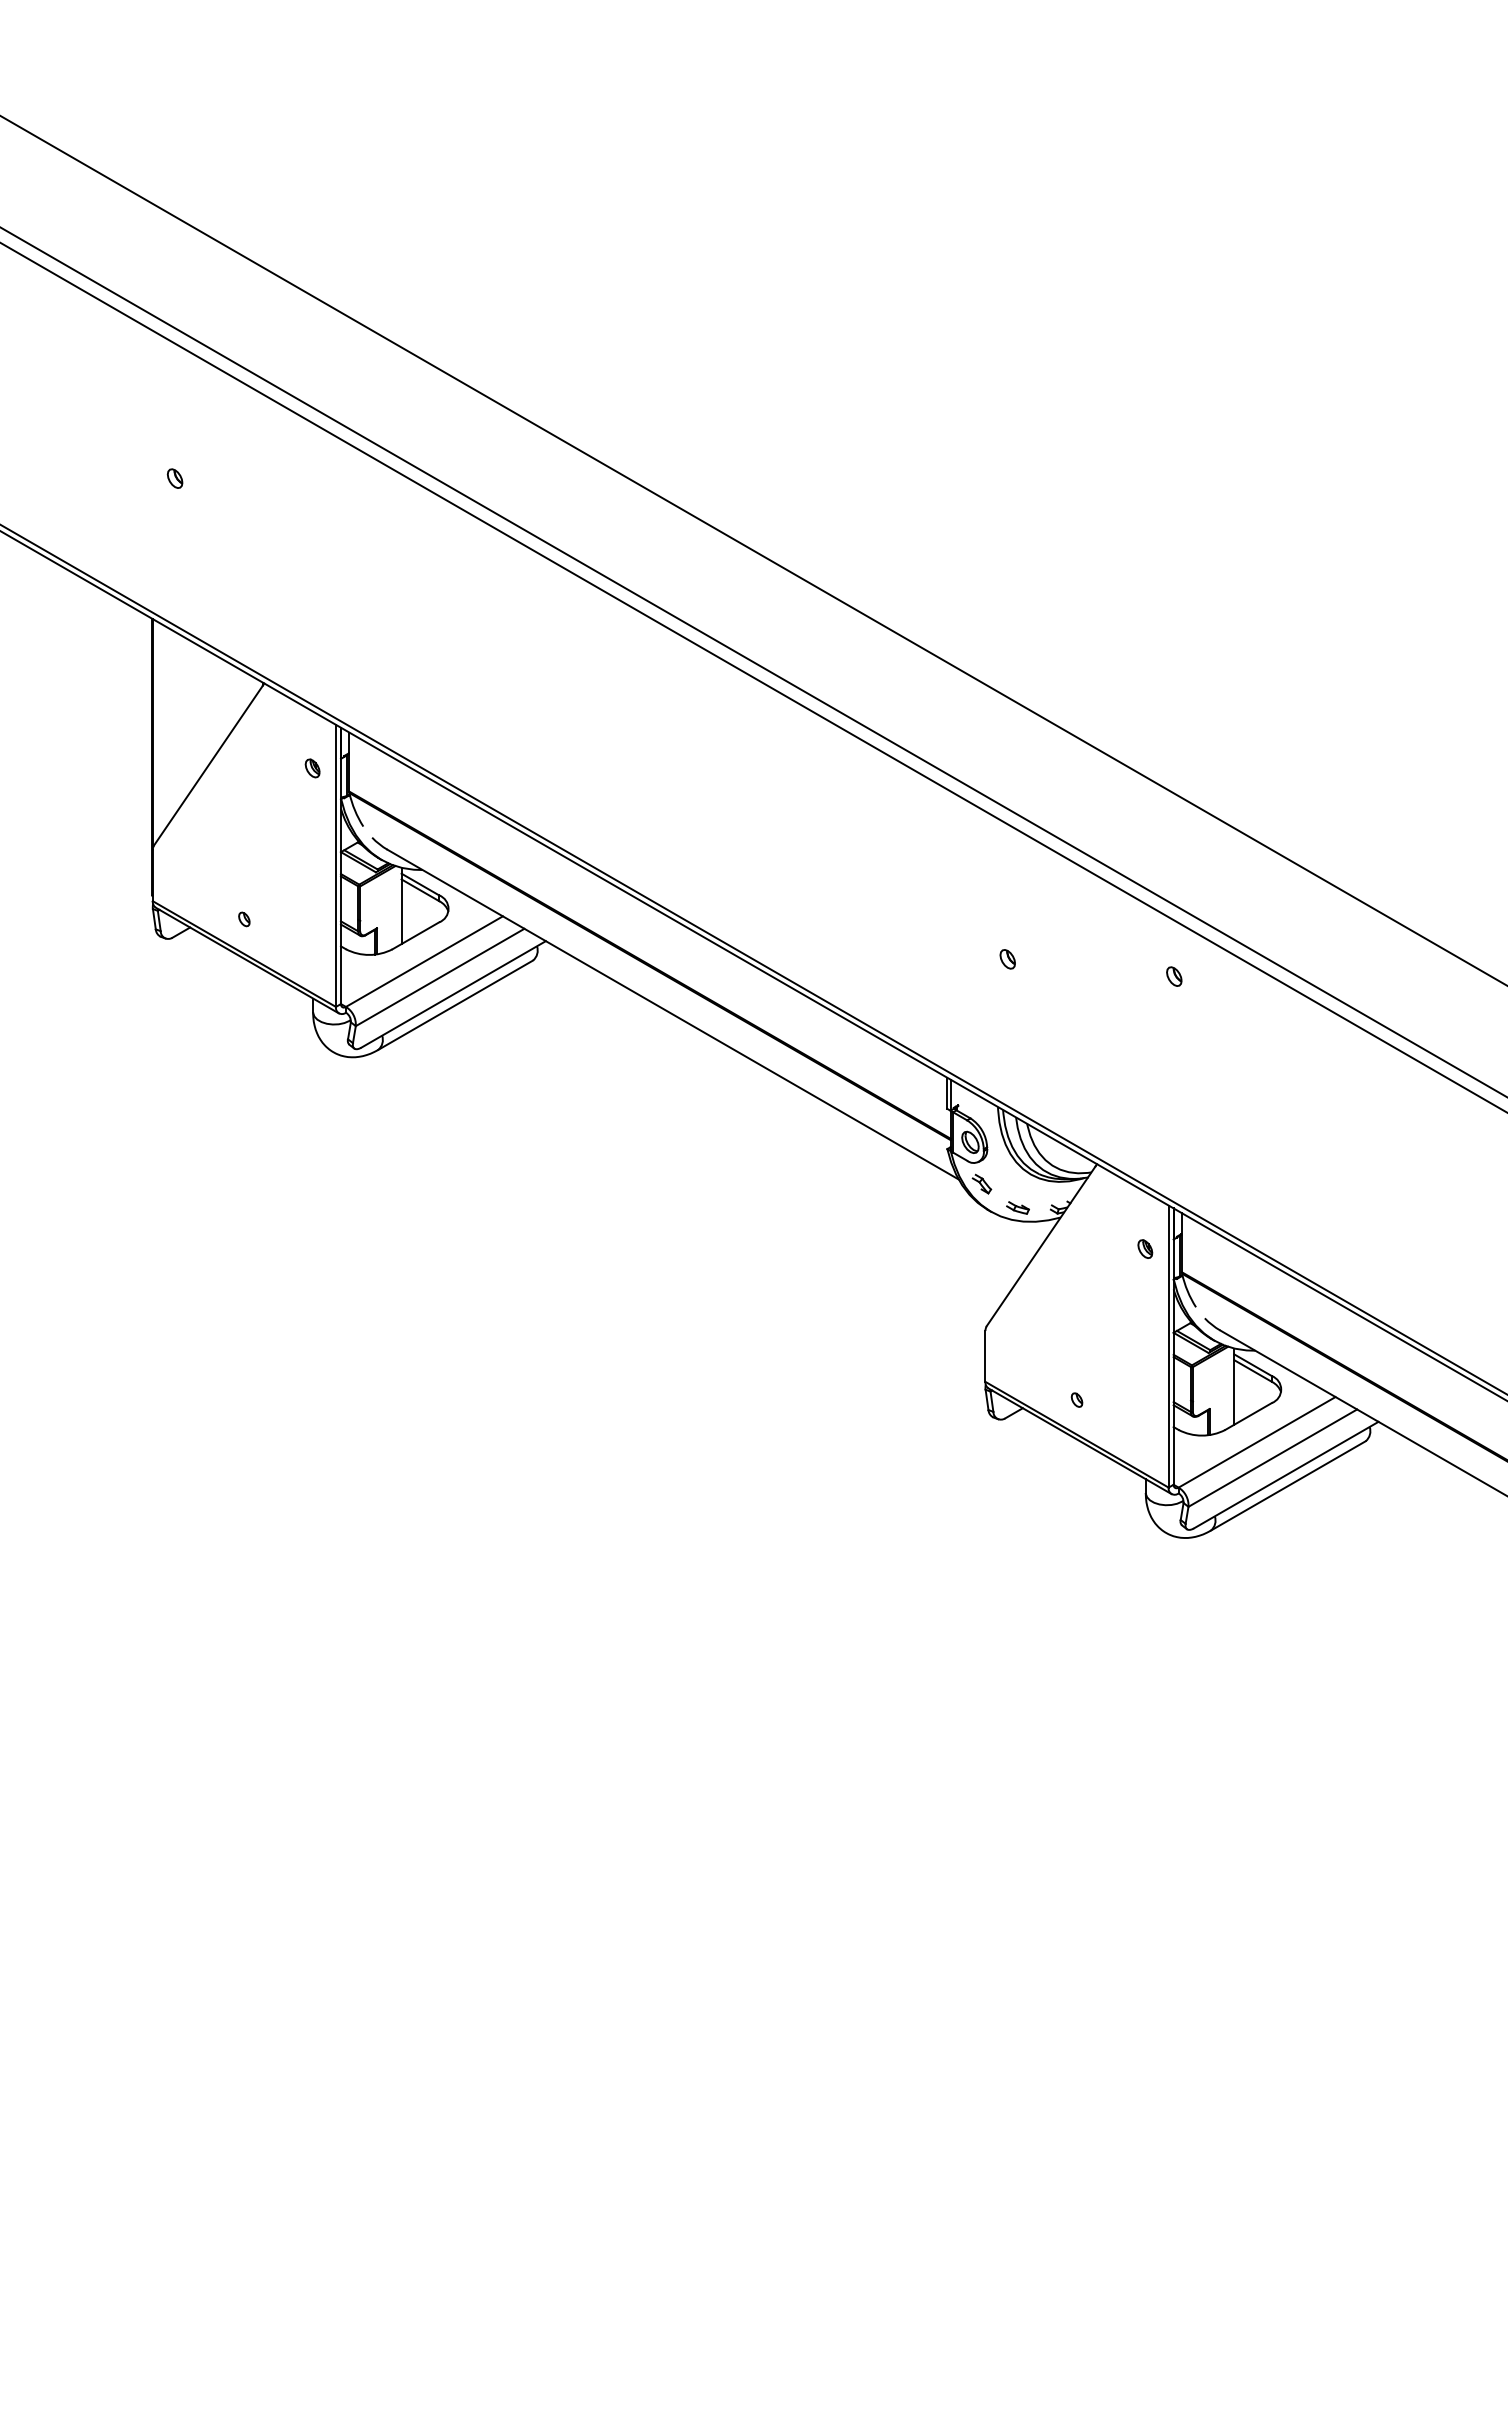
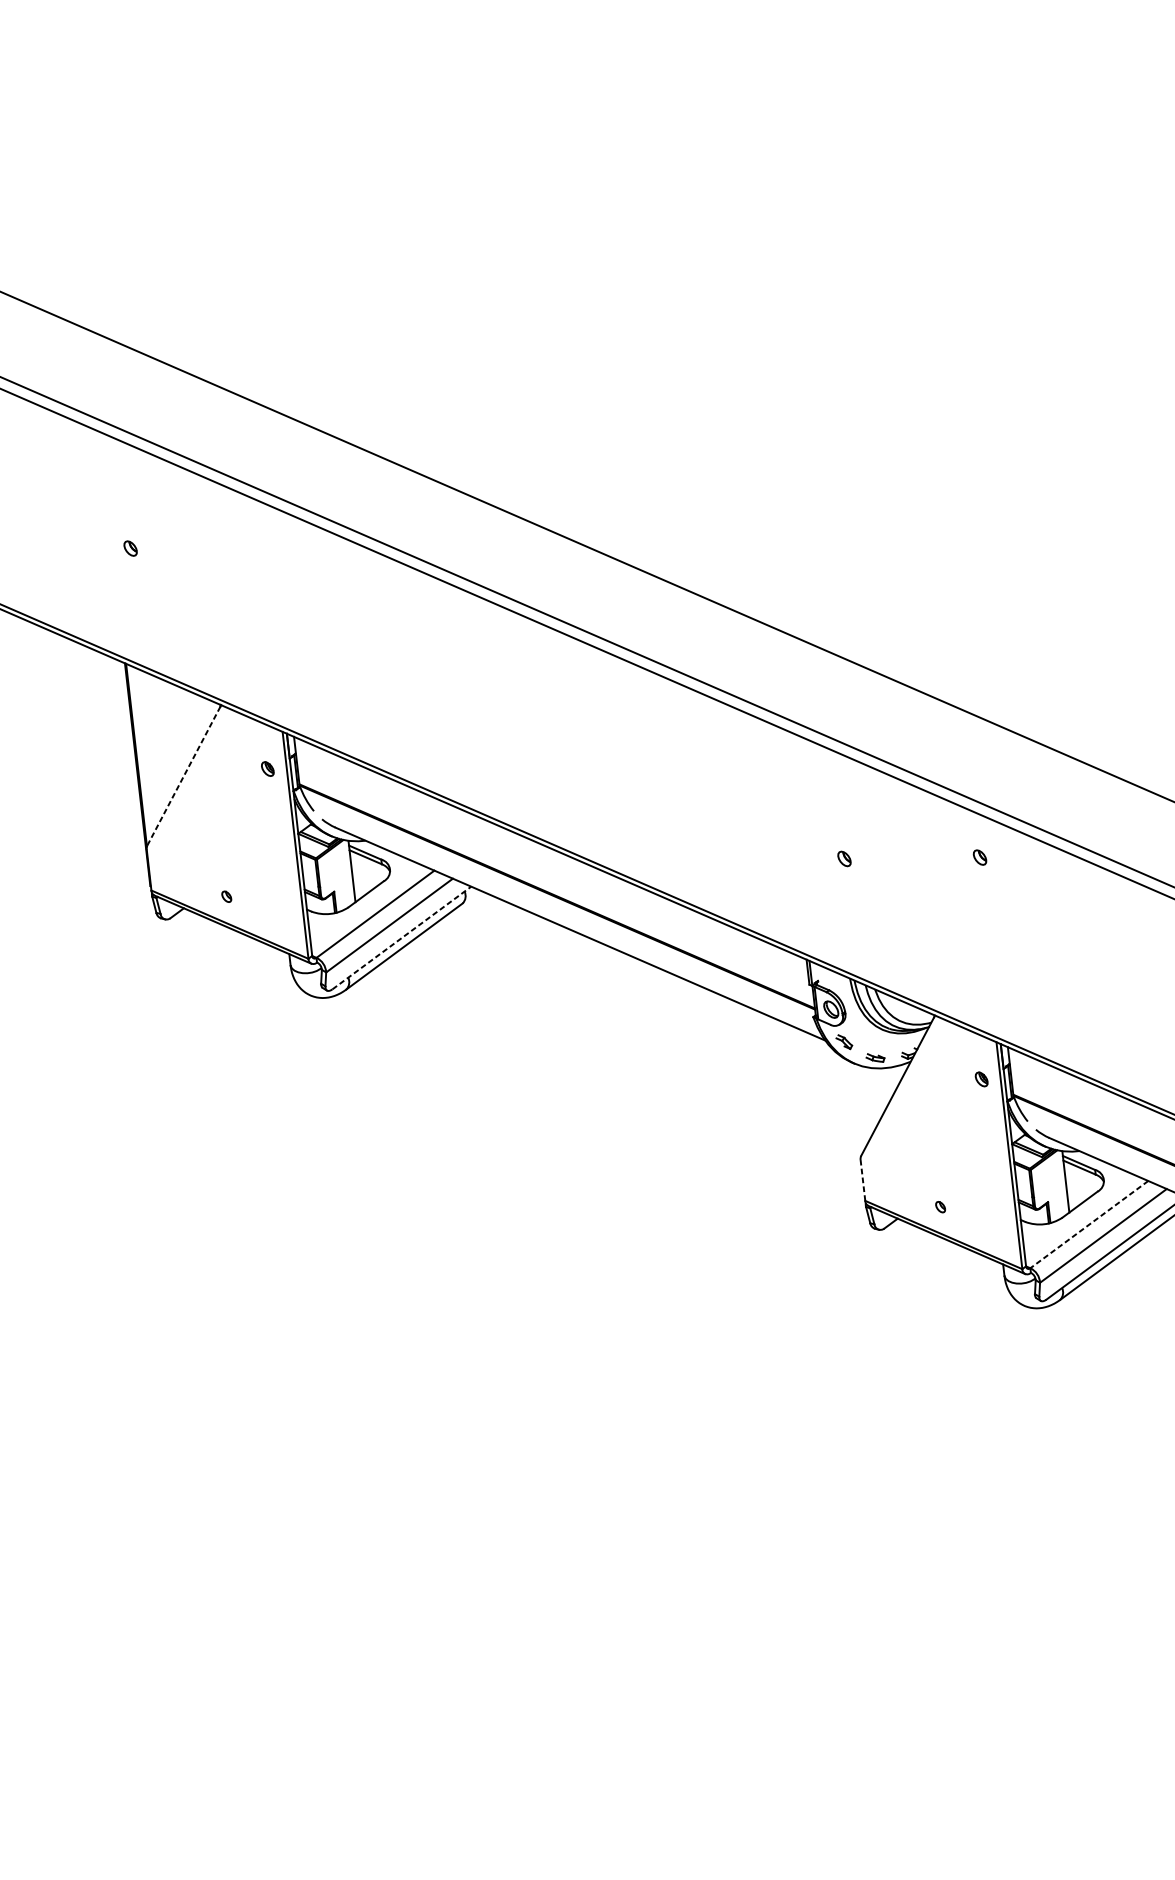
line: (208, 765) -> (183, 776), solid -> dashed
line: (453, 994) -> (401, 938), solid -> dashed
line: (985, 1355) -> (862, 1179), solid -> dashed
line: (1257, 1442) -> (1089, 1224), solid -> dashed

